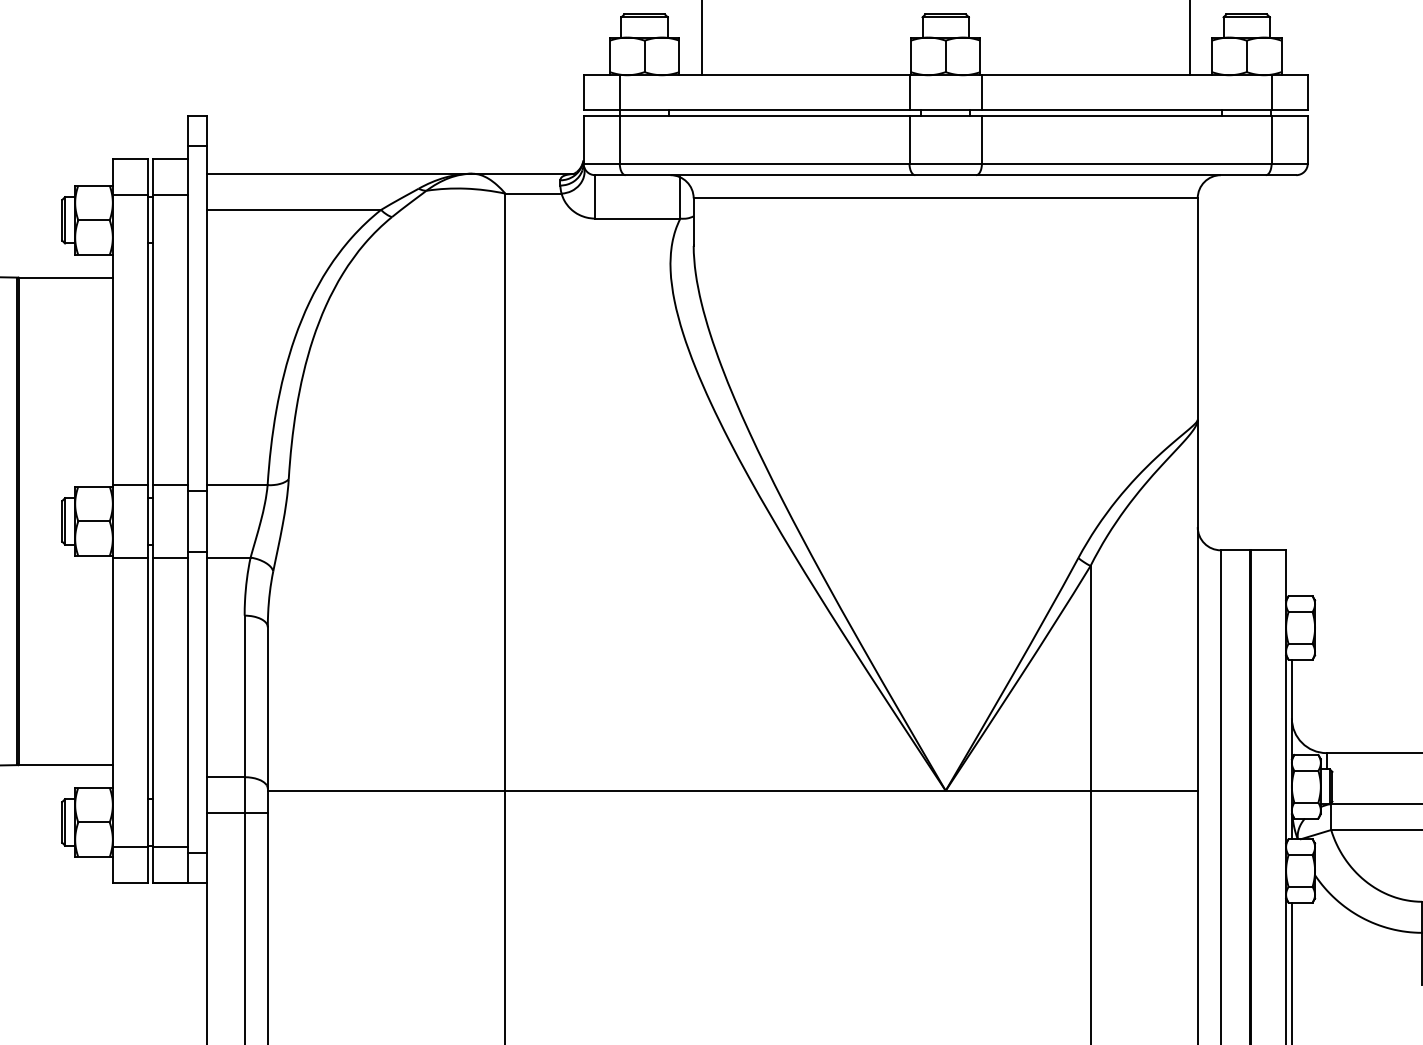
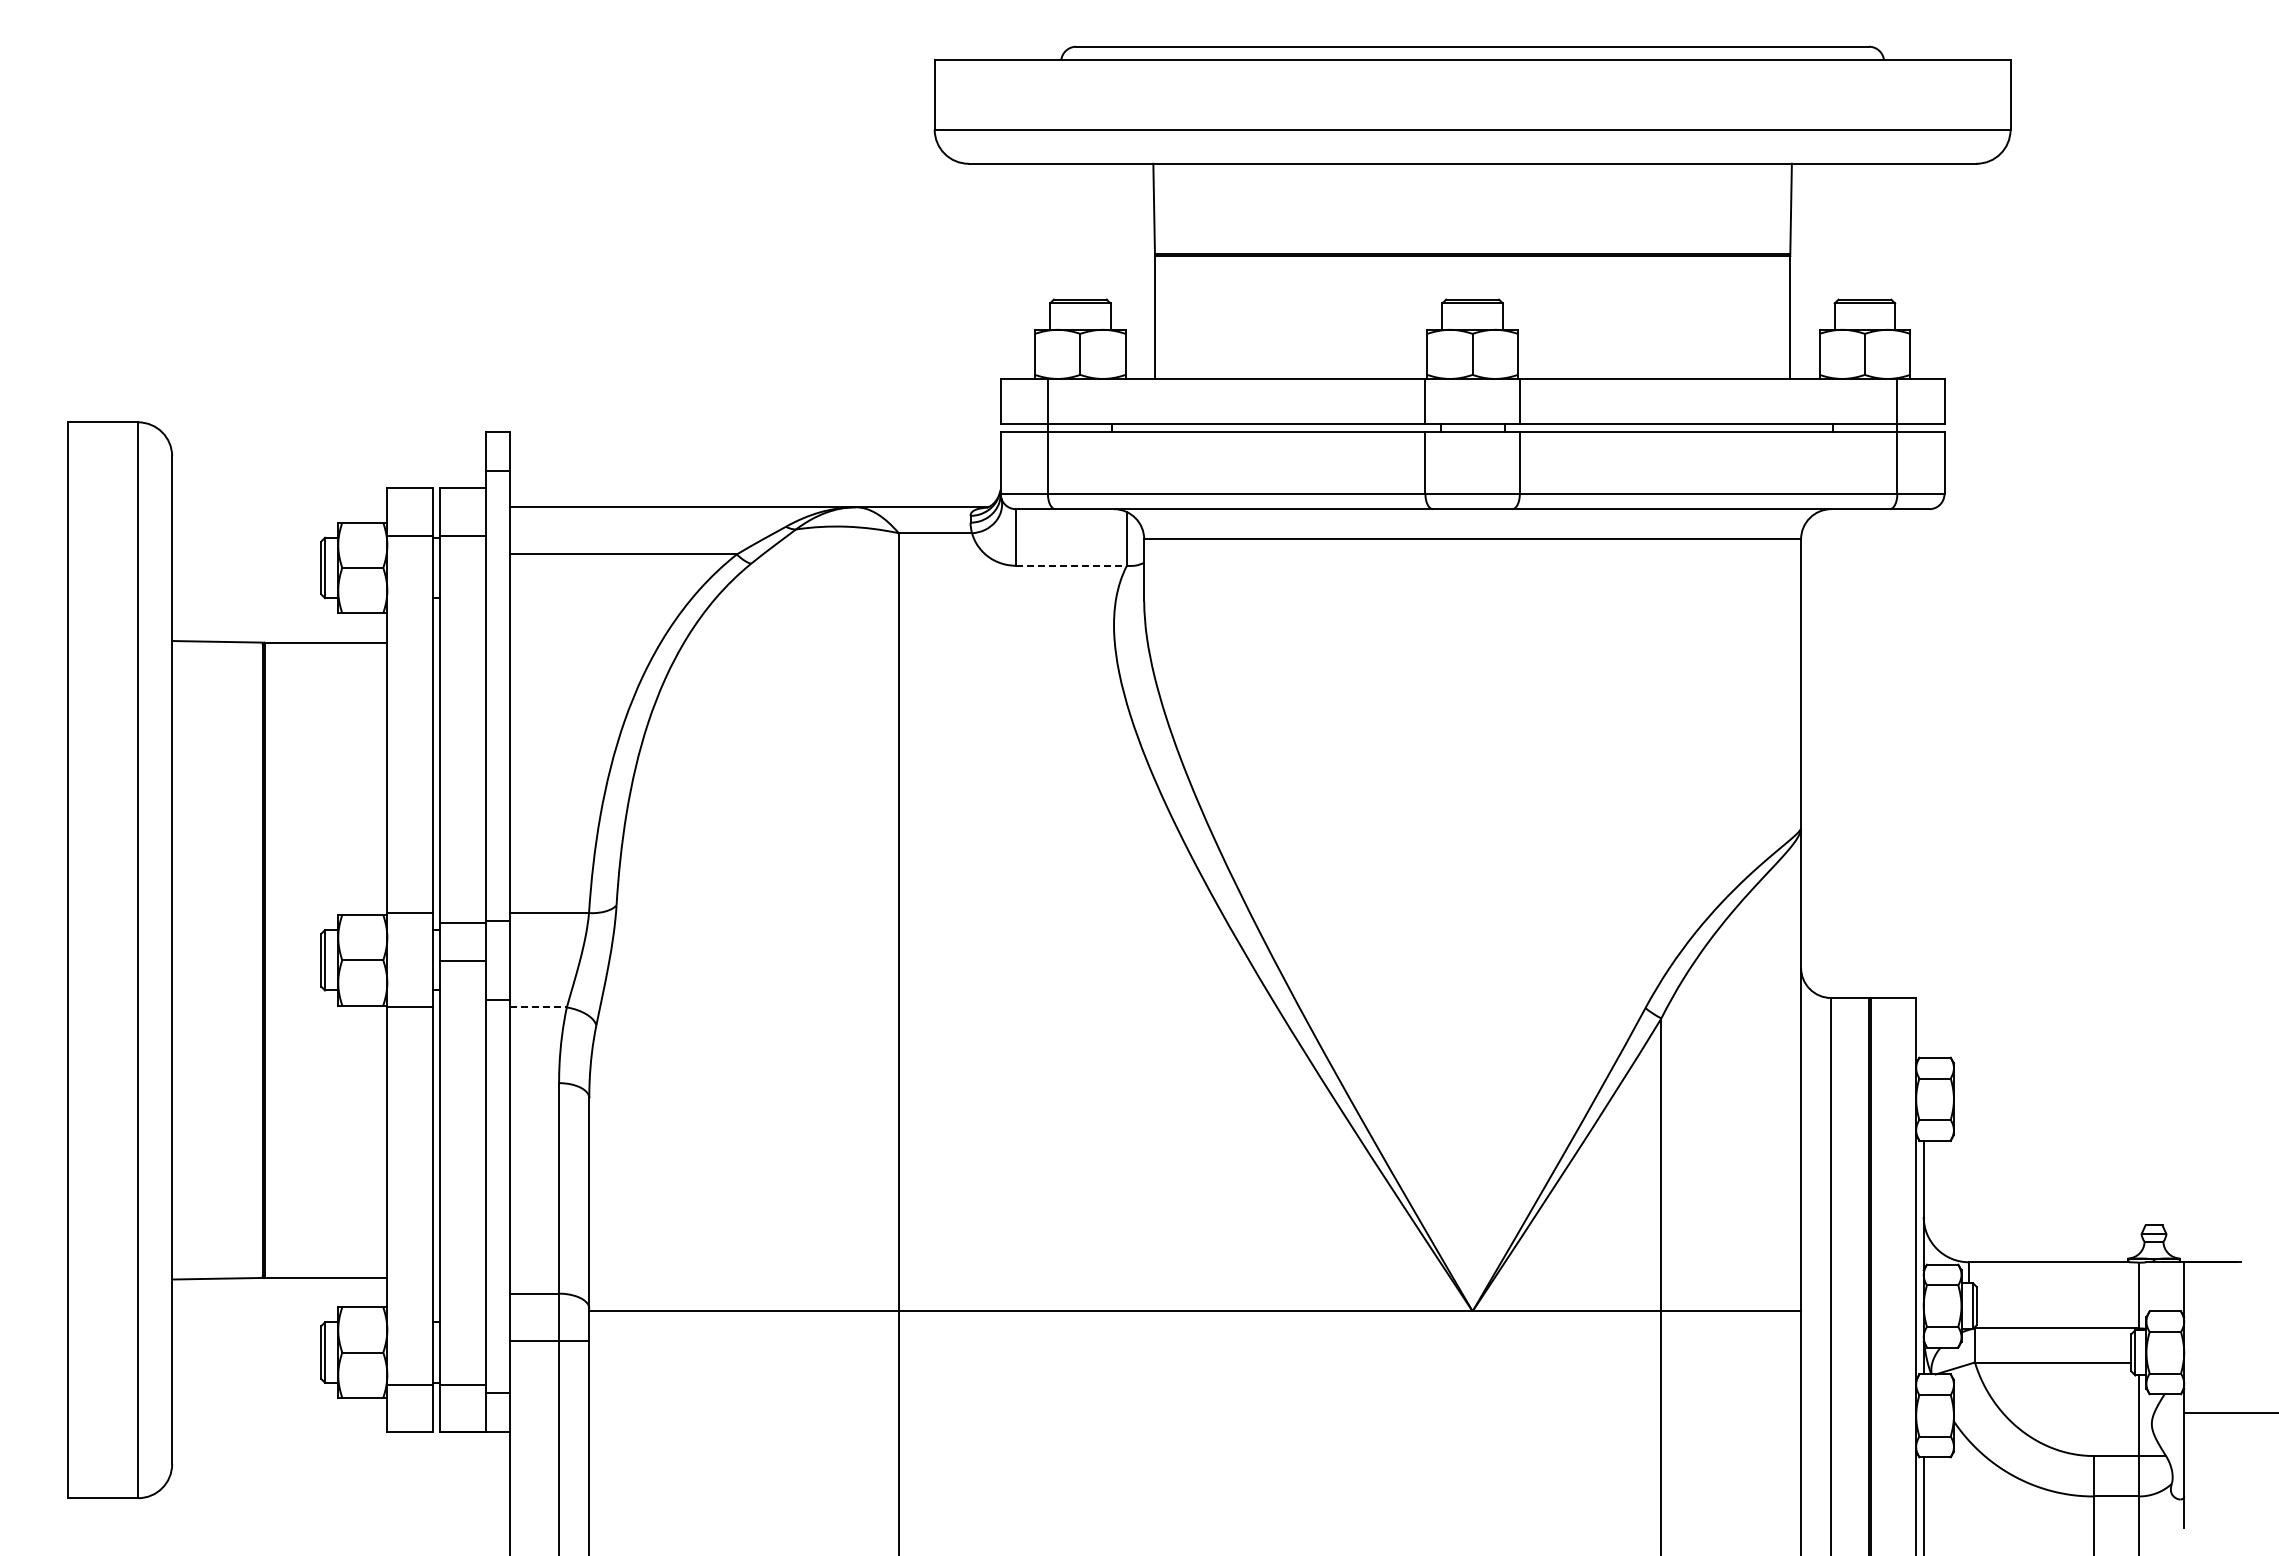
line: (637, 218) -> (1071, 565), solid -> dashed
line: (170, 485) -> (462, 961), moved
line: (170, 557) -> (462, 923), moved
line: (228, 557) -> (538, 1007), solid -> dashed

